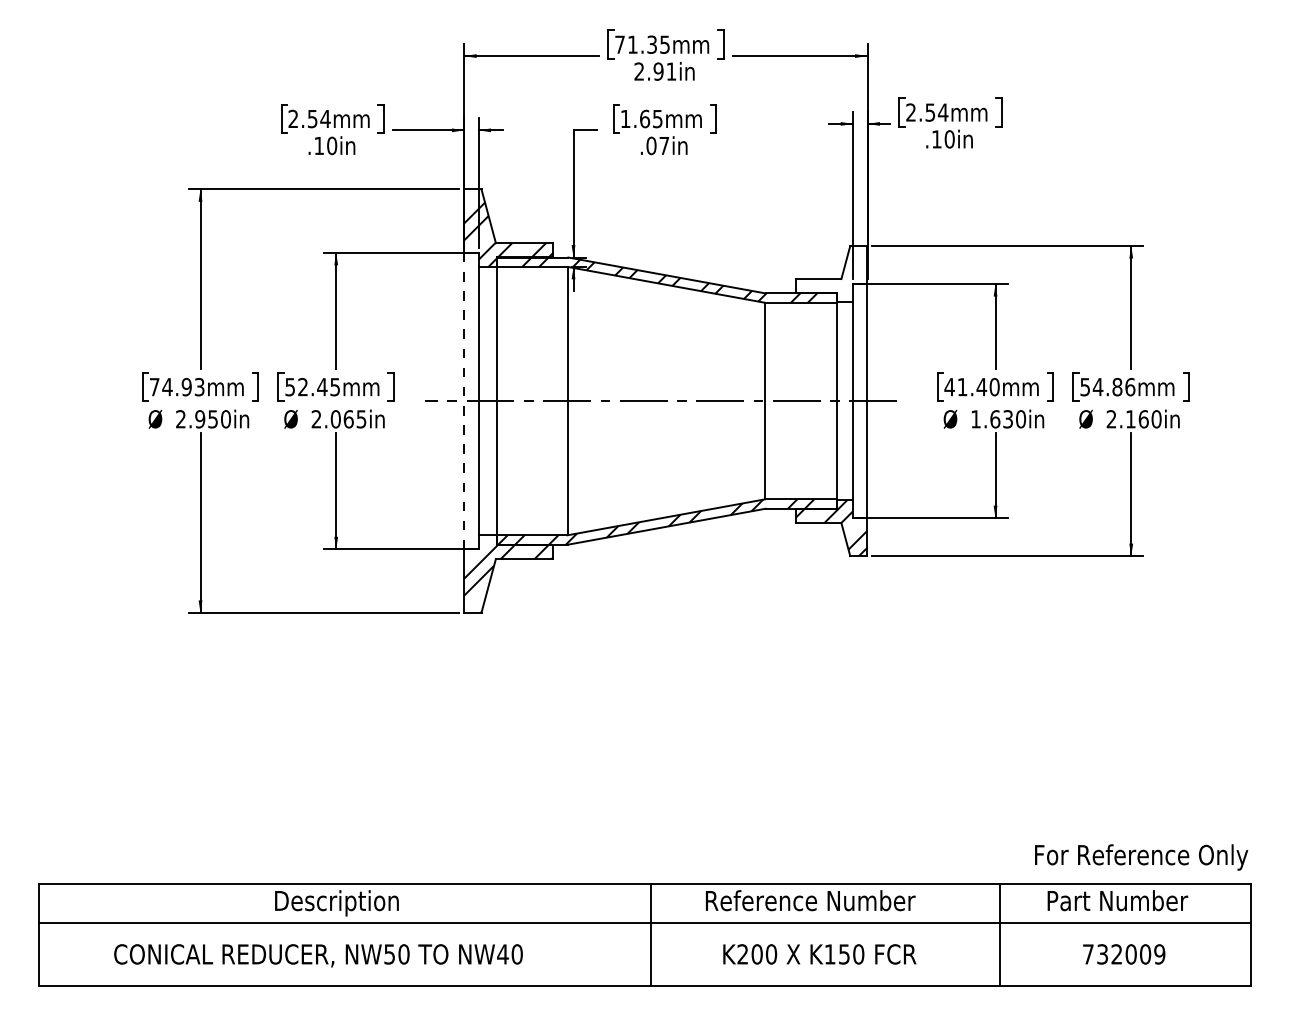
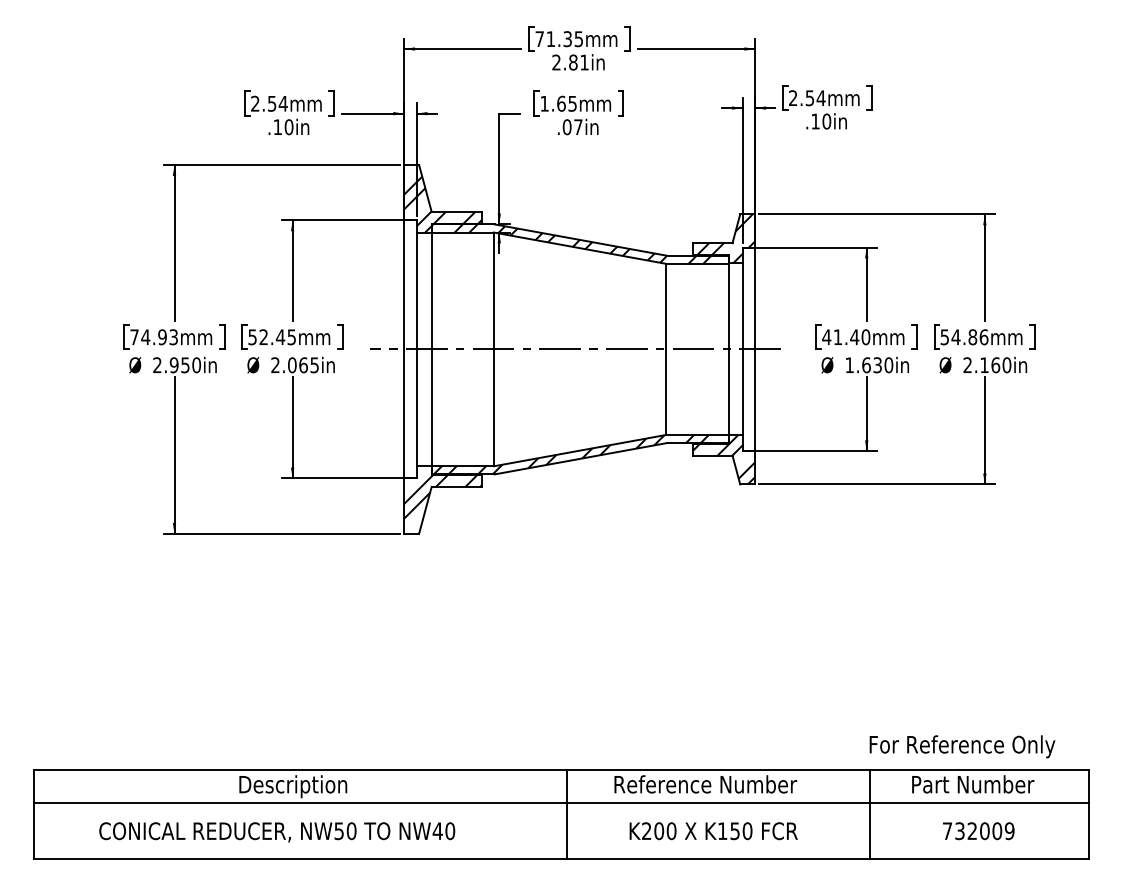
text: (658, 71) -> (573, 62), 2.91in -> 2.81in
hatch: (833, 274) -> (725, 239), added
line: (464, 401) -> (404, 349), dashed -> solid
text: (1141, 857) -> (962, 746), moved

